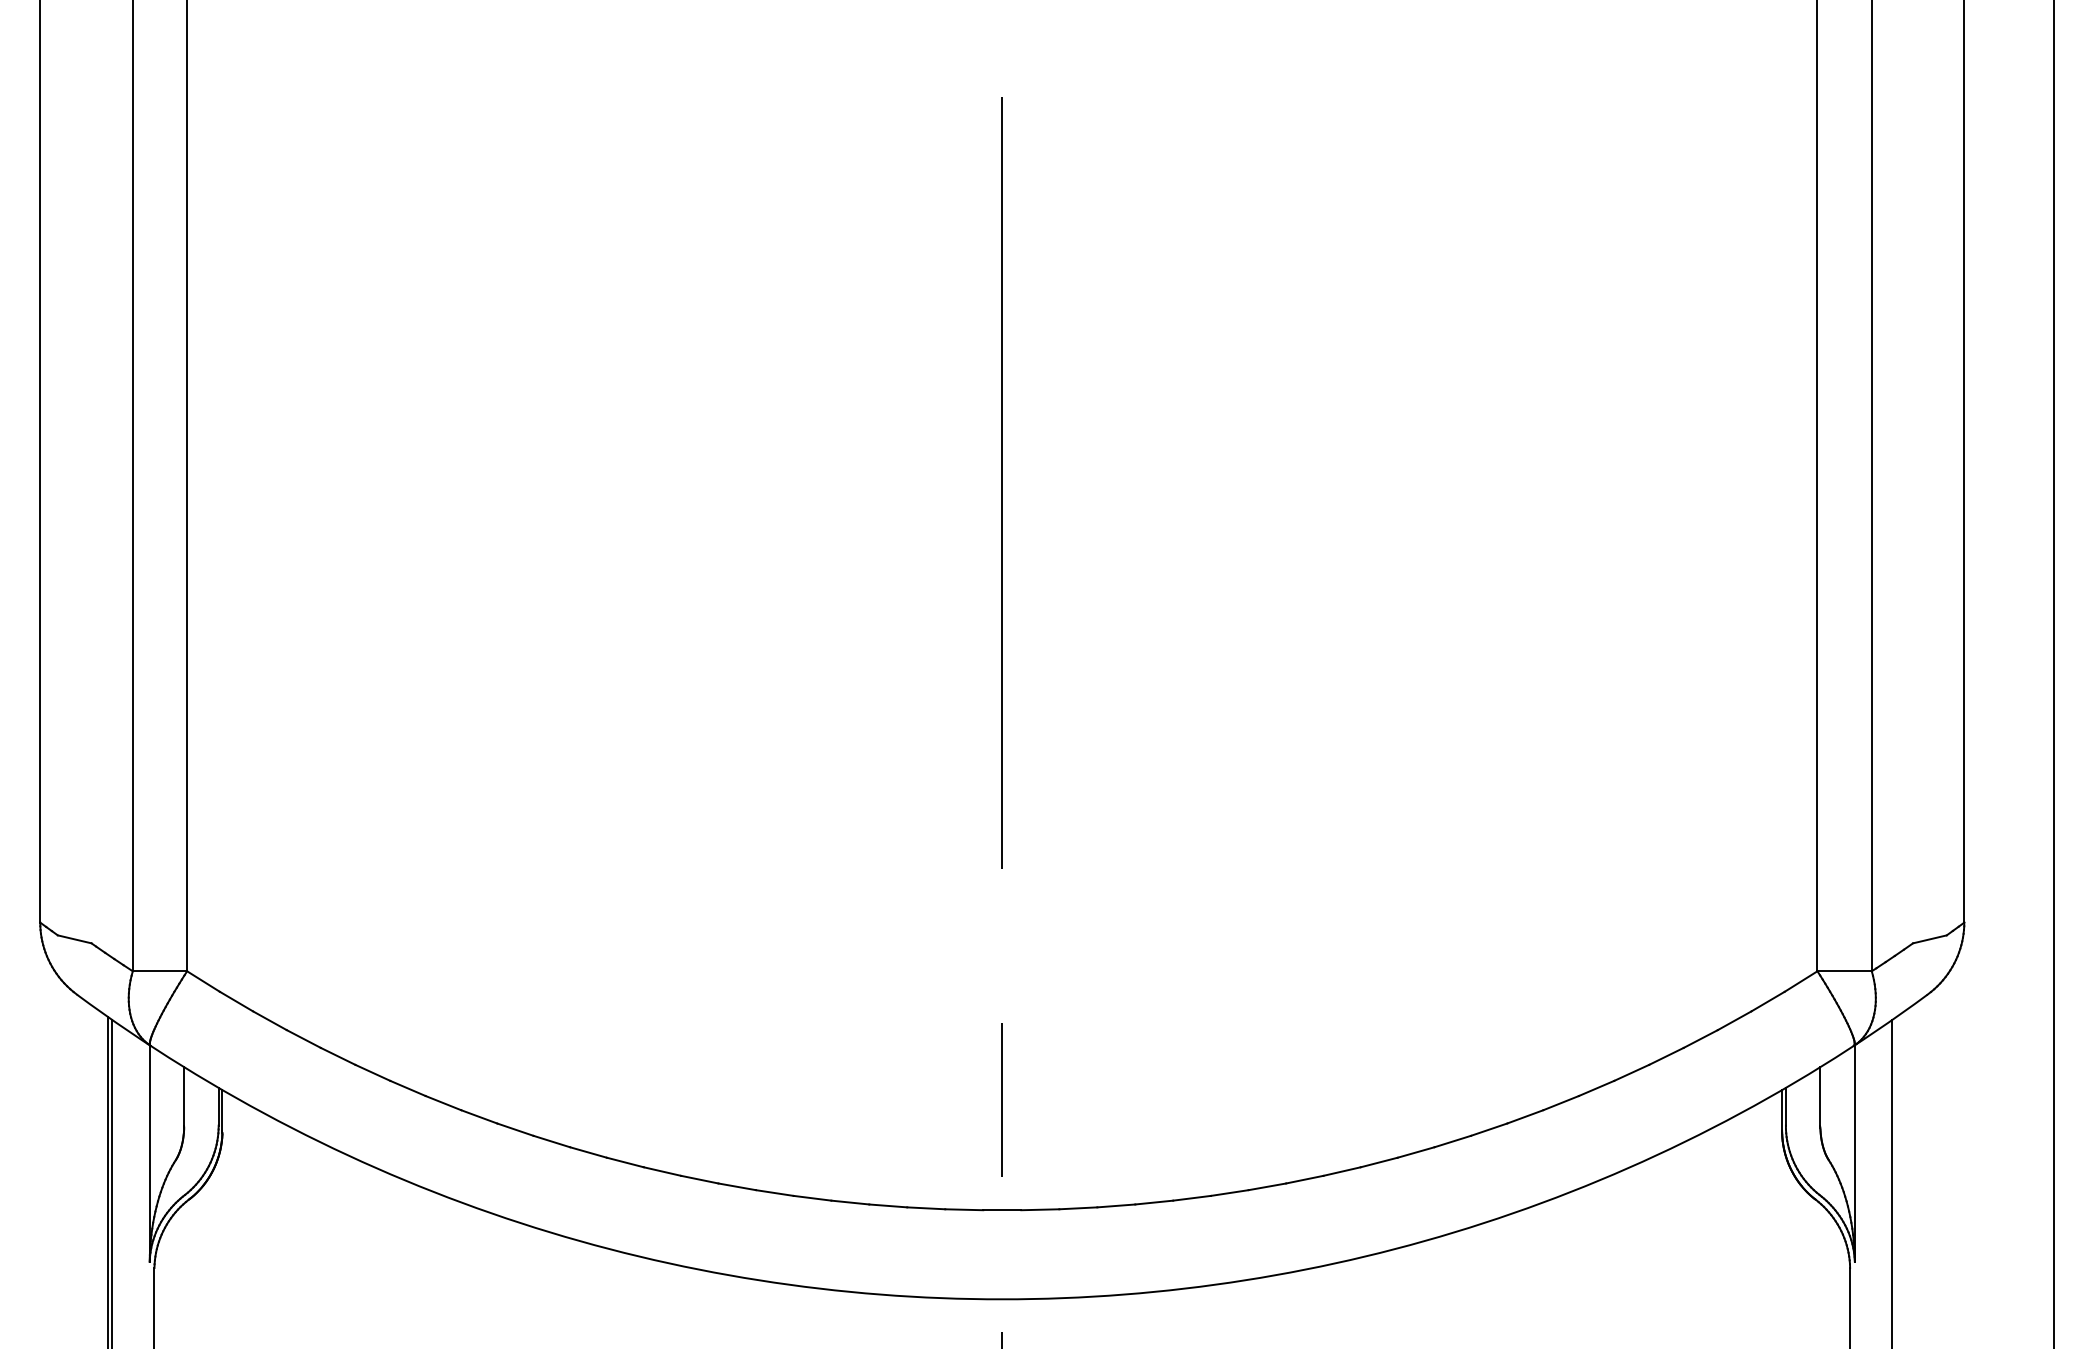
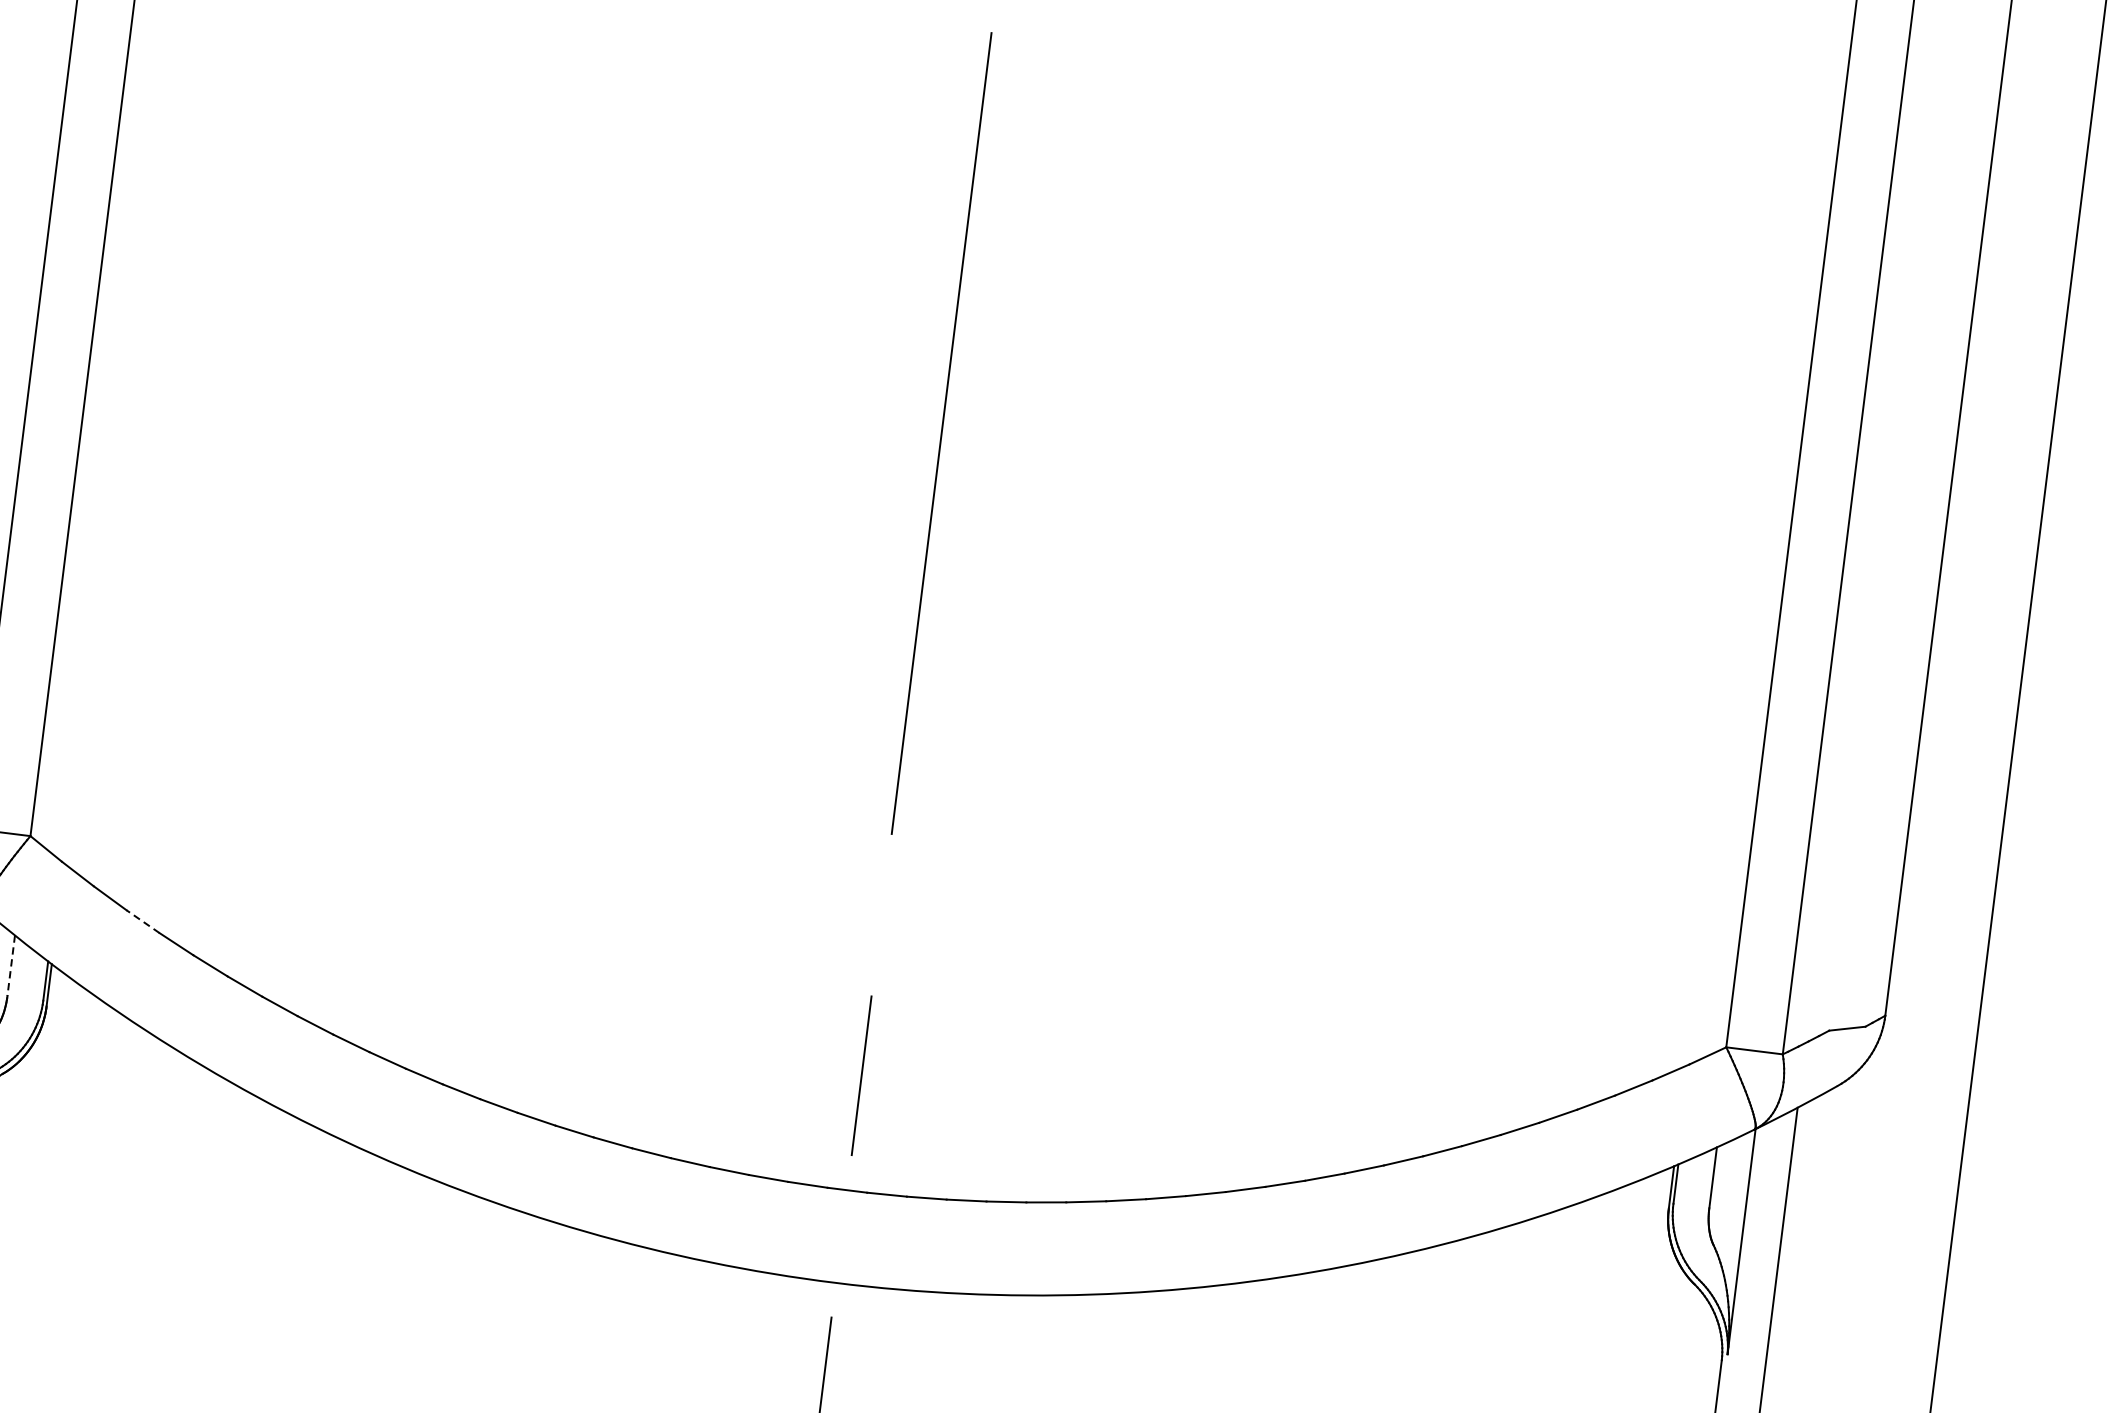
line: (303, 1038) -> (142, 921), solid -> dashed
line: (184, 1096) -> (11, 966), solid -> dashed

